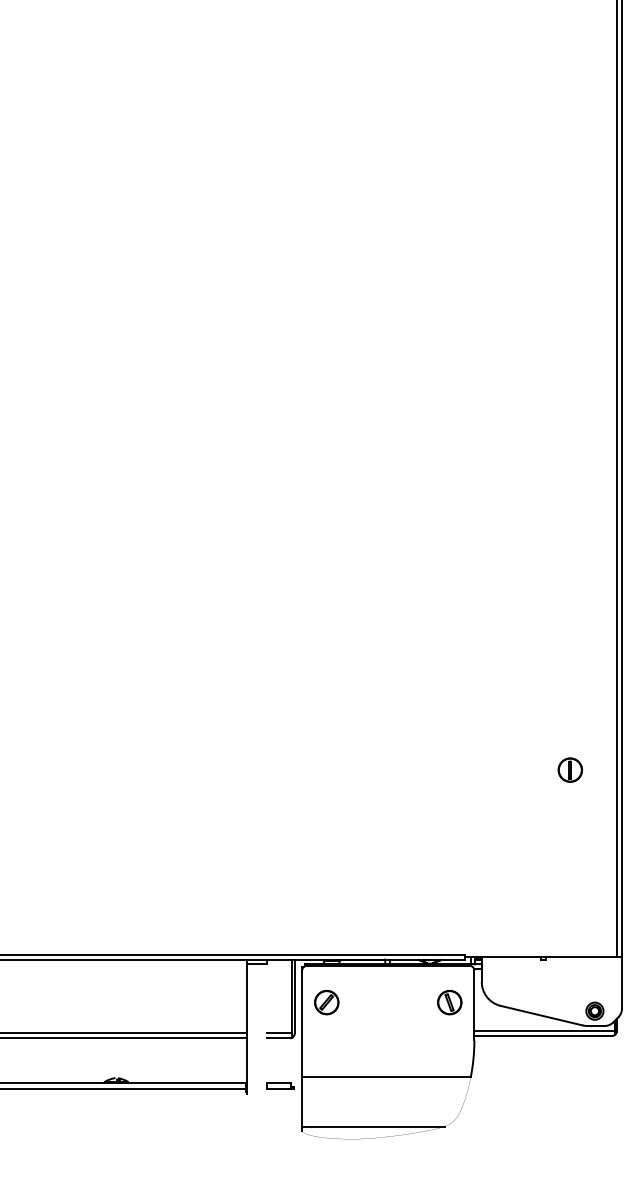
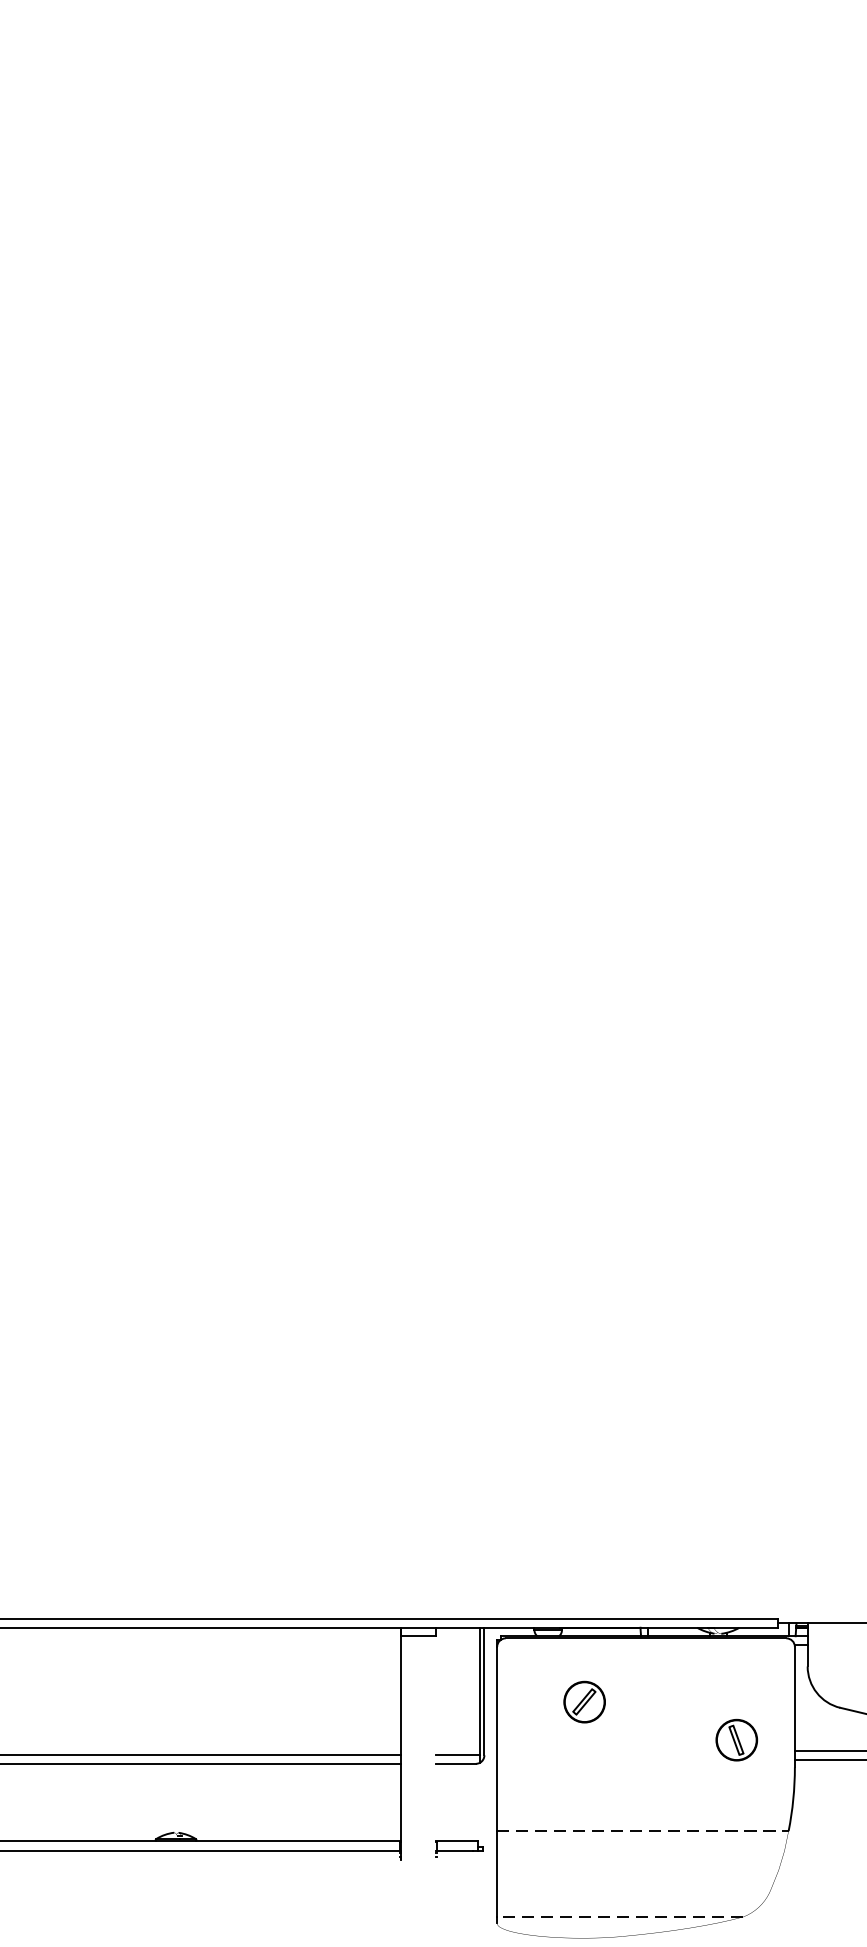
part: (326, 1002) -> (584, 1701), moved
part: (449, 1002) -> (736, 1739), moved
line: (386, 1077) -> (642, 1831), solid -> dashed
line: (372, 1126) -> (618, 1916), solid -> dashed

